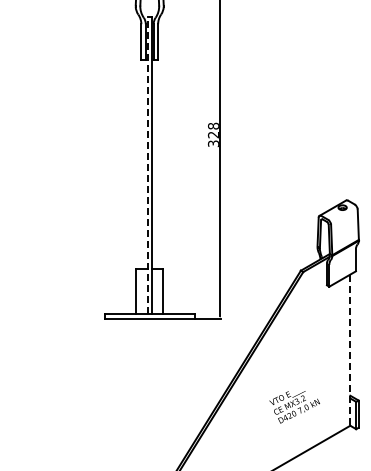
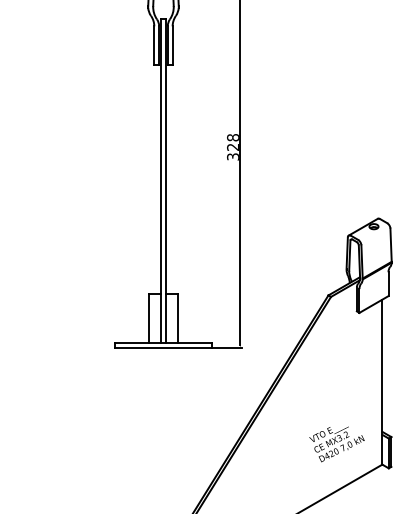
line: (147, 165) -> (161, 180), dashed -> solid
line: (350, 350) -> (382, 382), dashed -> solid
text: (294, 407) -> (336, 444), moved

